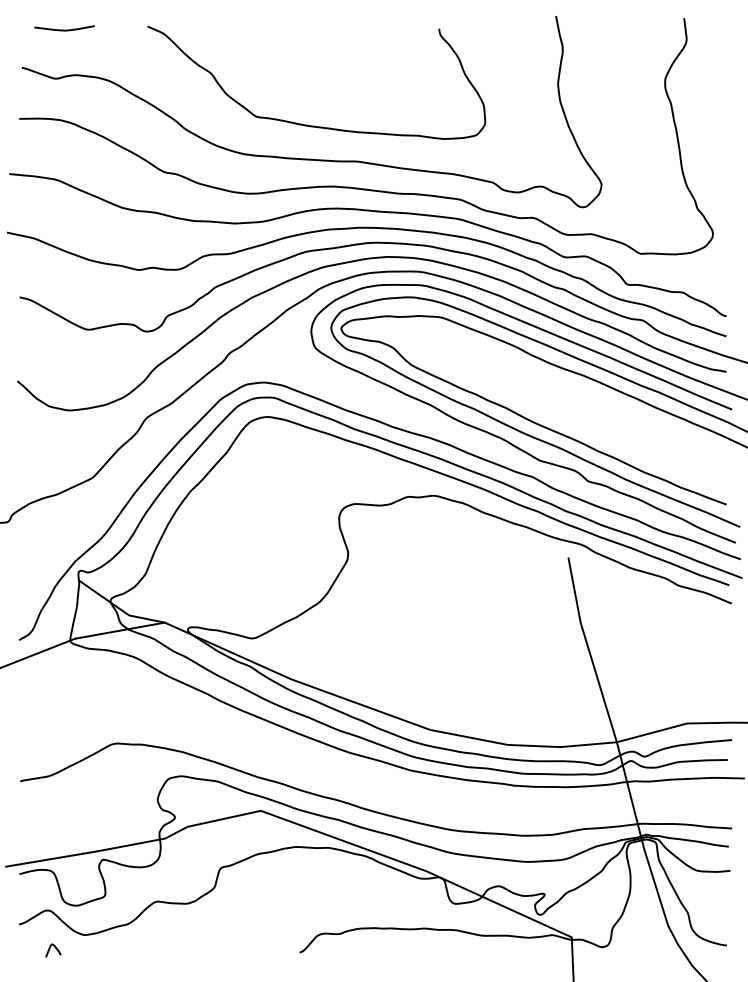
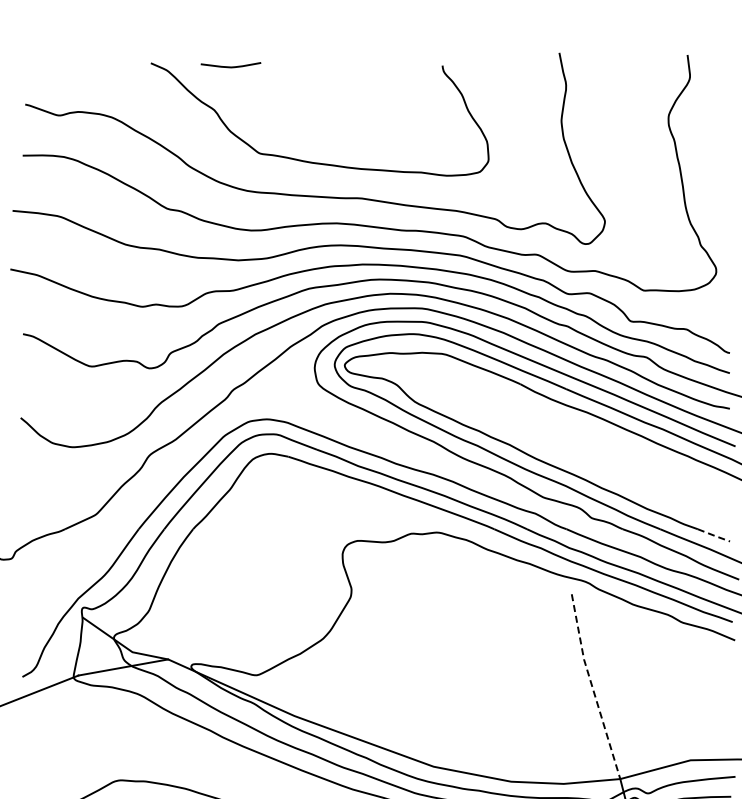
curve: (64, 29) -> (230, 66), moved
line: (711, 499) -> (714, 536), solid -> dashed
line: (589, 650) -> (592, 687), solid -> dashed

